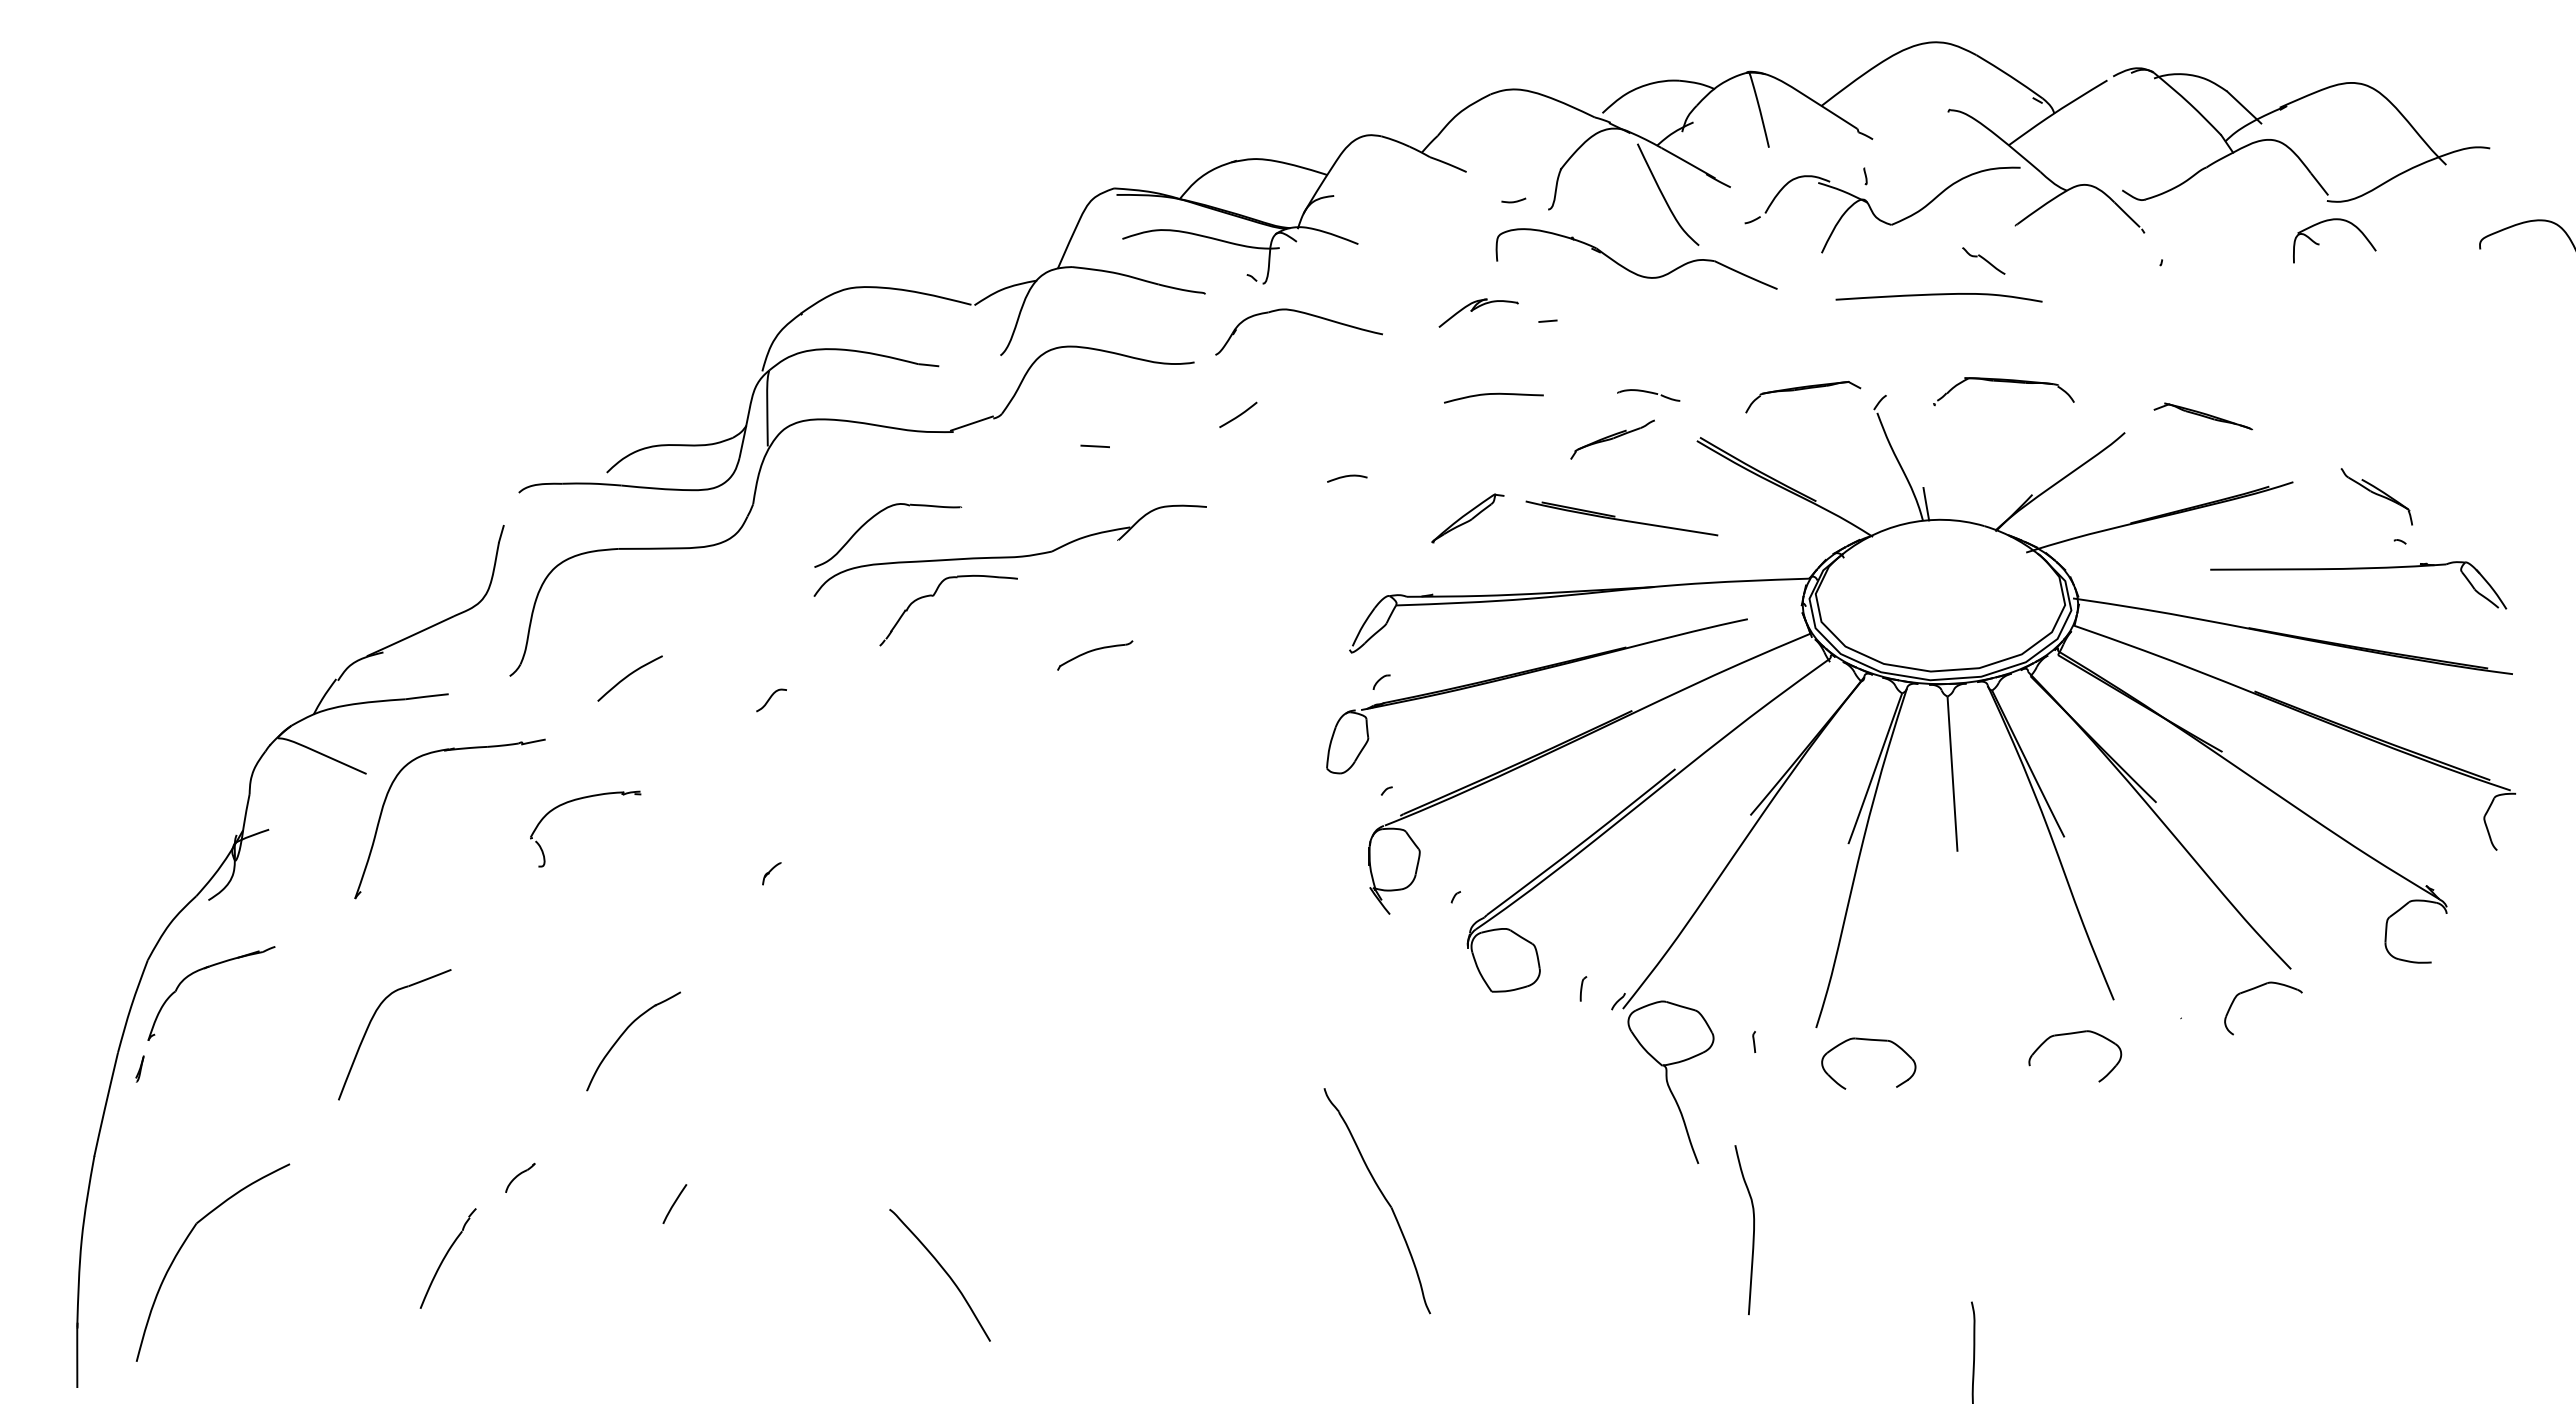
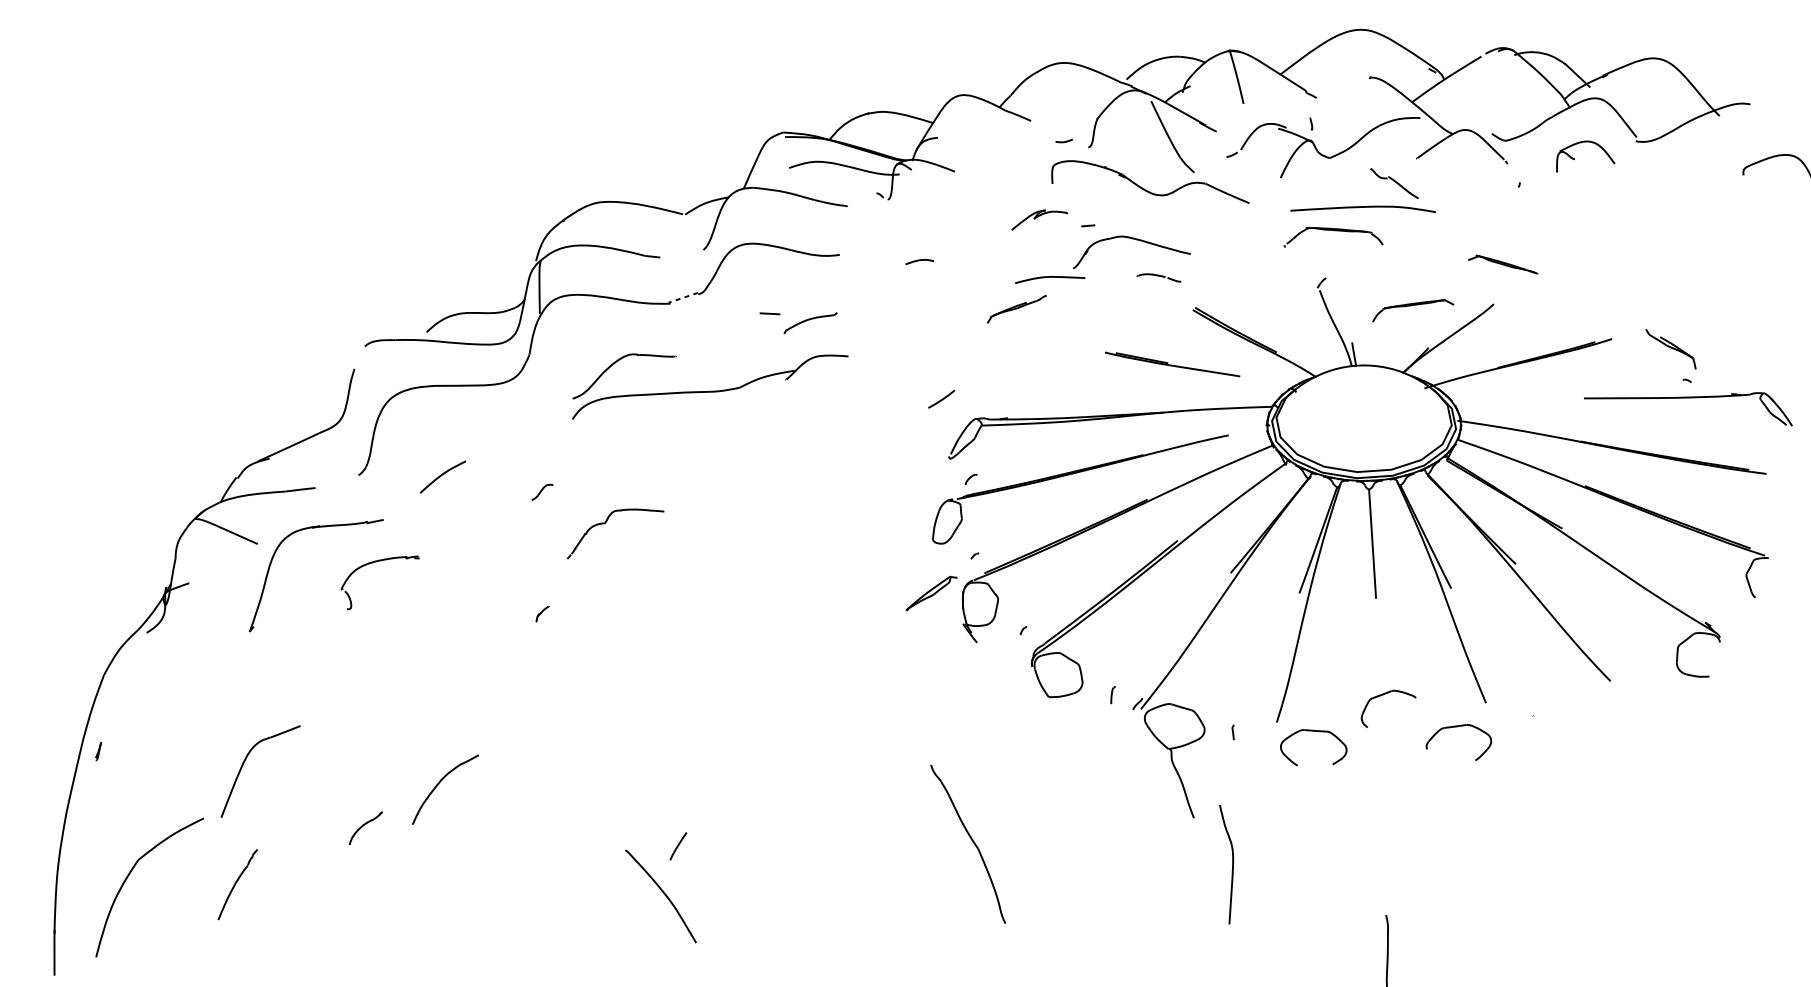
part: (2319, 243) -> (1575, 158), moved
part: (1983, 260) -> (1394, 183), size x1.6
part: (1301, 313) -> (1133, 239), moved
part: (2003, 382) -> (1333, 230), moved
part: (1800, 390) -> (1411, 306), moved
curve: (1239, 414) -> (942, 398), moved
part: (2202, 416) -> (1502, 264), moved
line: (971, 423) -> (683, 297), solid -> dashed
part: (1612, 439) -> (1016, 308), moved
curve: (1346, 477) -> (919, 261), moved
part: (1467, 518) -> (931, 593), moved
part: (1621, 518) -> (1172, 364), moved
part: (2358, 569) -> (1688, 398), moved
part: (934, 595) -> (605, 523), moved
part: (1095, 655) -> (810, 323), moved
part: (577, 800) -> (374, 562), moved
part: (204, 969) -> (143, 681), removed
part: (2254, 989) -> (1382, 695), moved
part: (371, 1022) -> (244, 763), moved
part: (625, 1032) -> (439, 783), moved
part: (520, 1177) -> (366, 827), size x1.6
line: (674, 1203) -> (678, 846), moved
part: (447, 1258) -> (237, 884), moved

